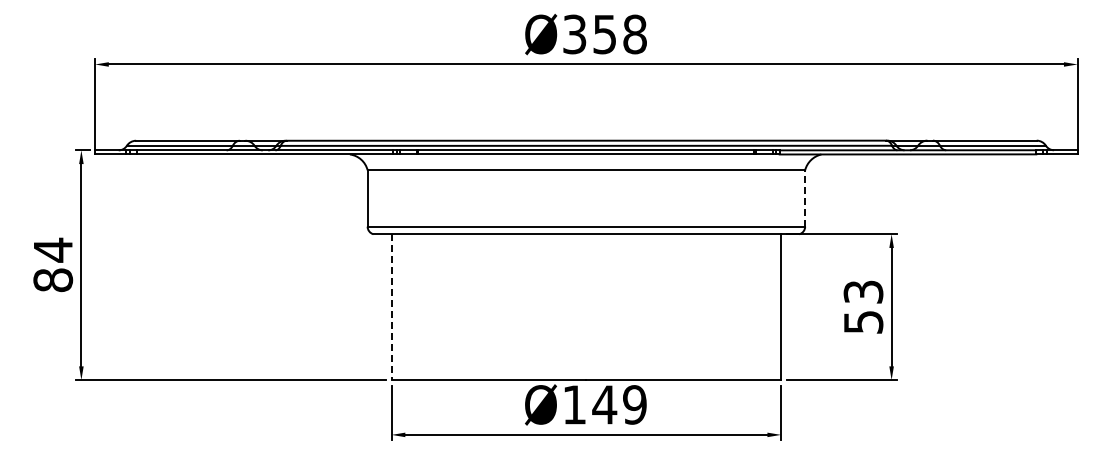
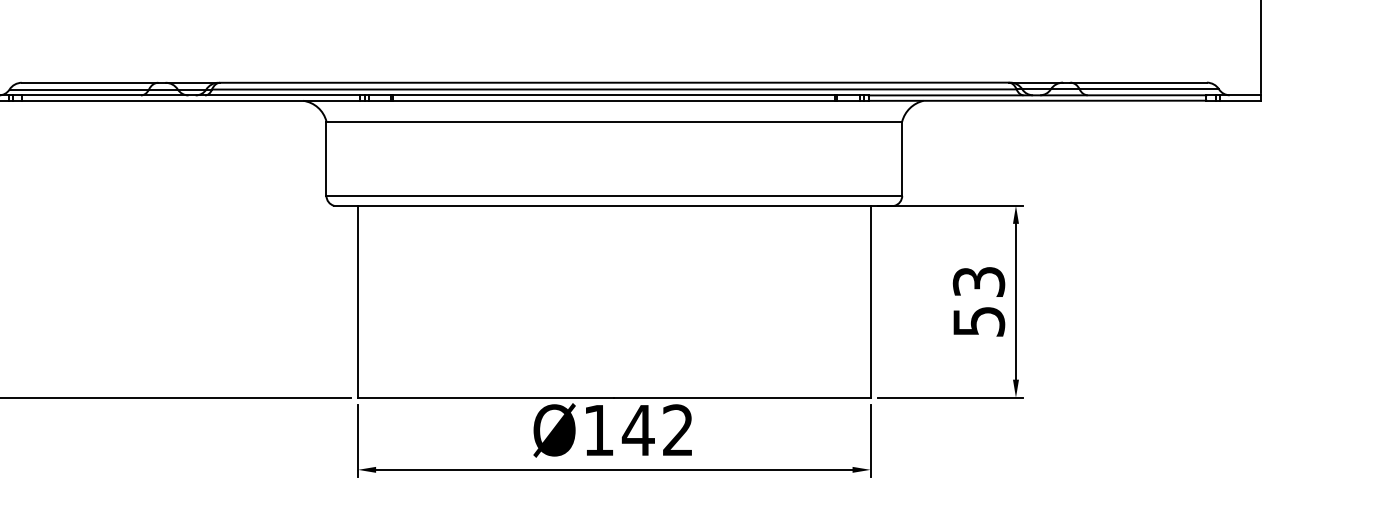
line: (805, 197) -> (902, 157), dashed -> solid
line: (391, 307) -> (357, 302), dashed -> solid
text: (634, 404) -> (677, 429), Ø149 -> Ø142

